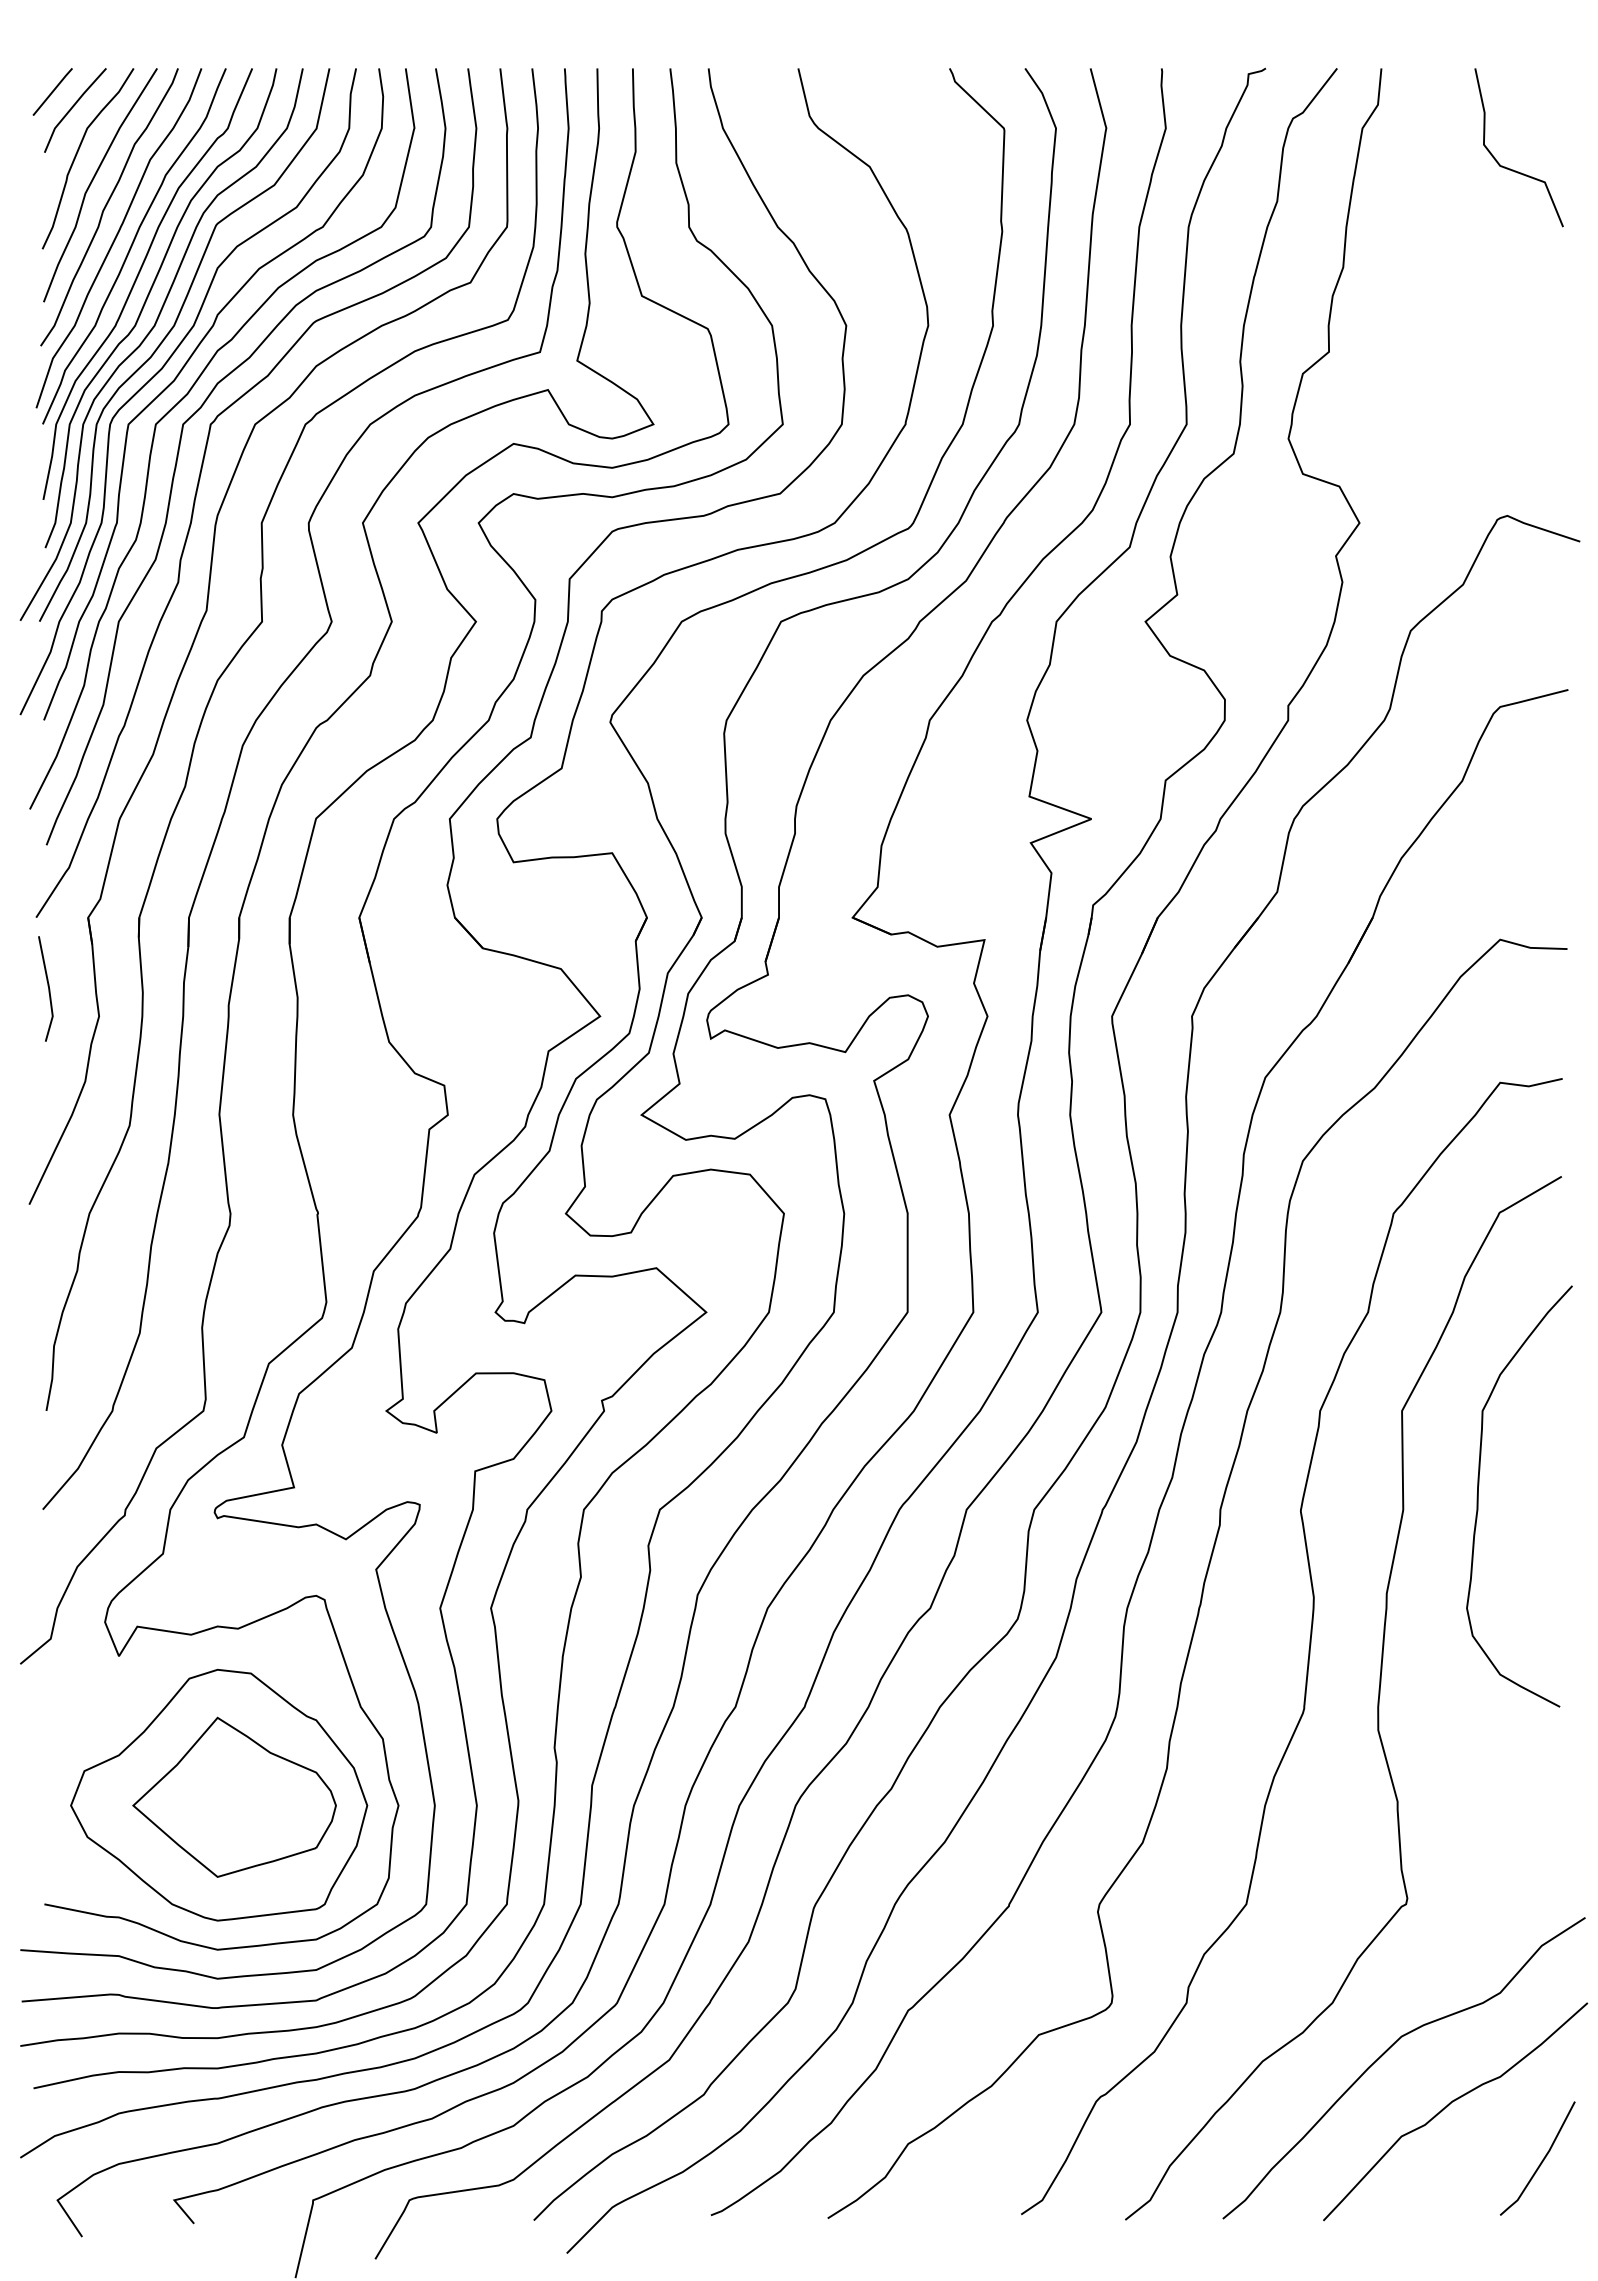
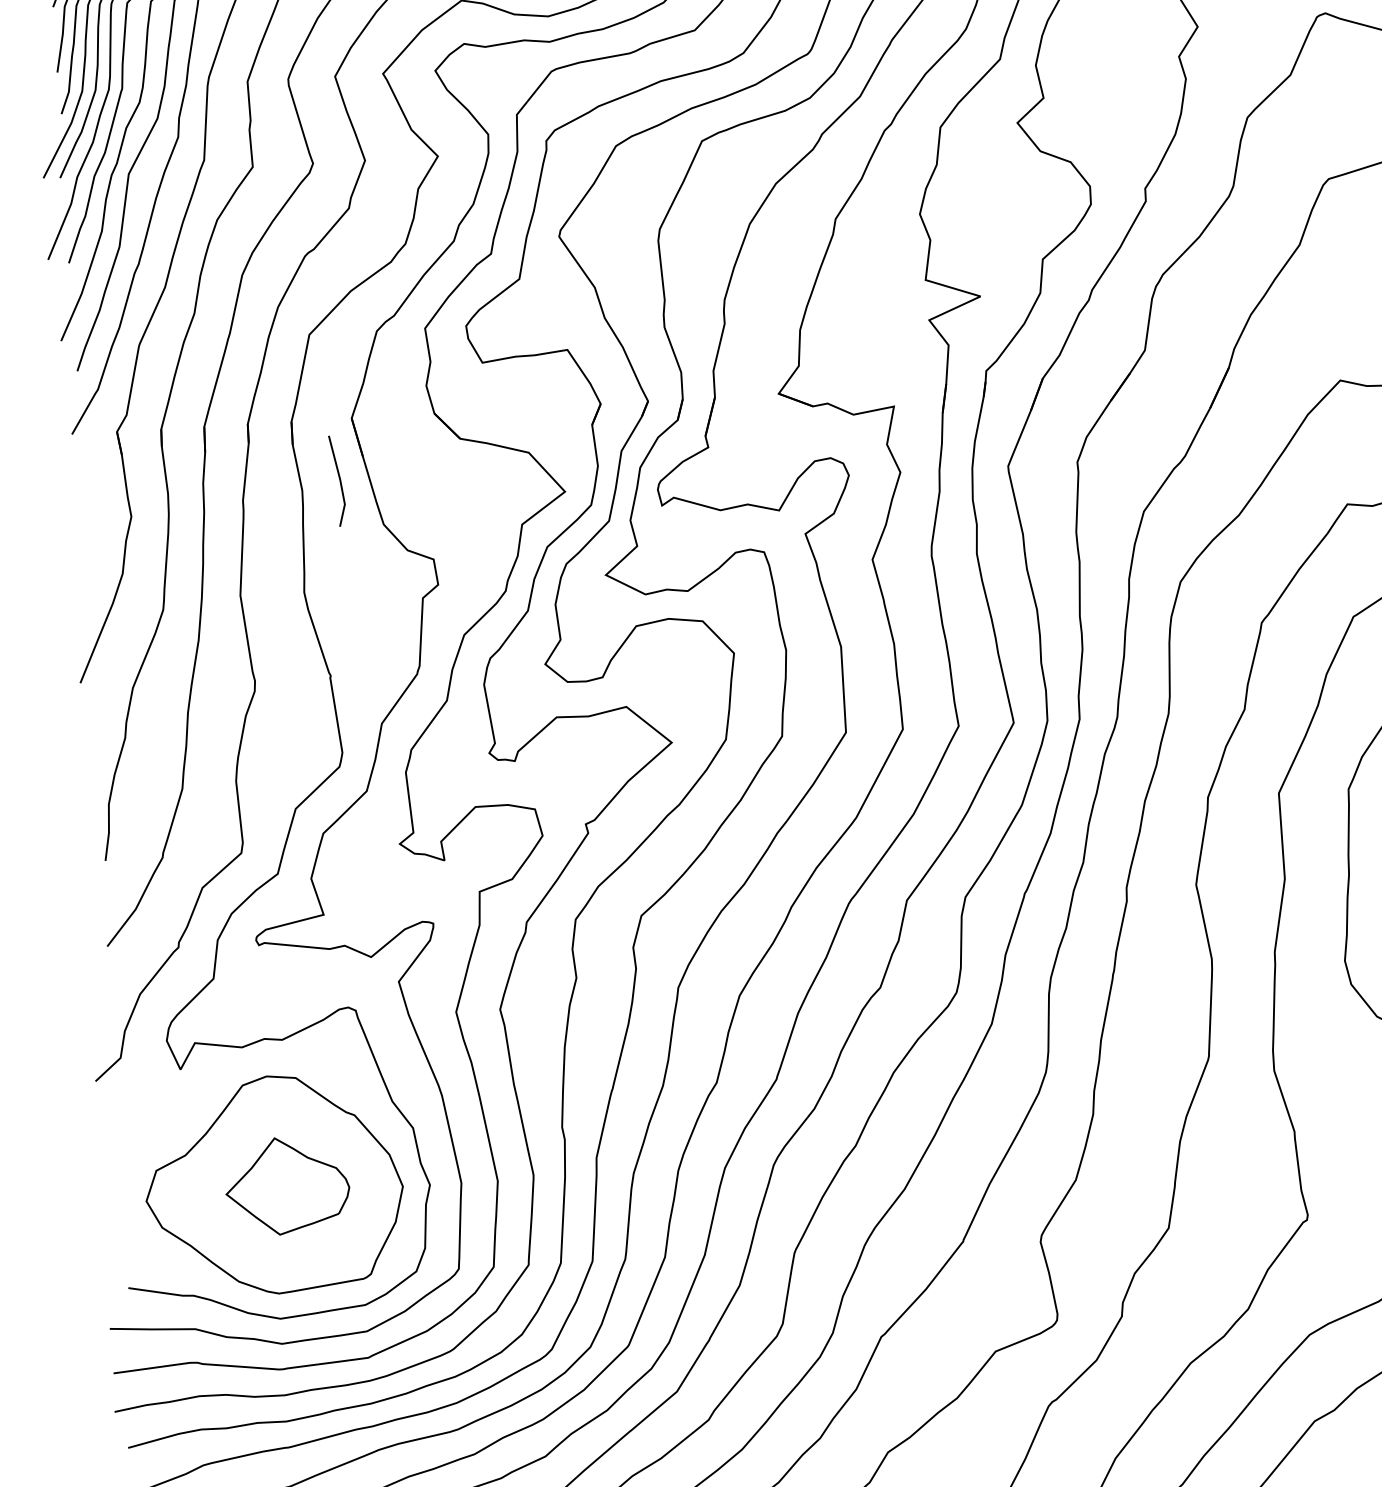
line: (47, 986) -> (338, 478), moved
part: (234, 1796) -> (287, 1185), size x0.7

